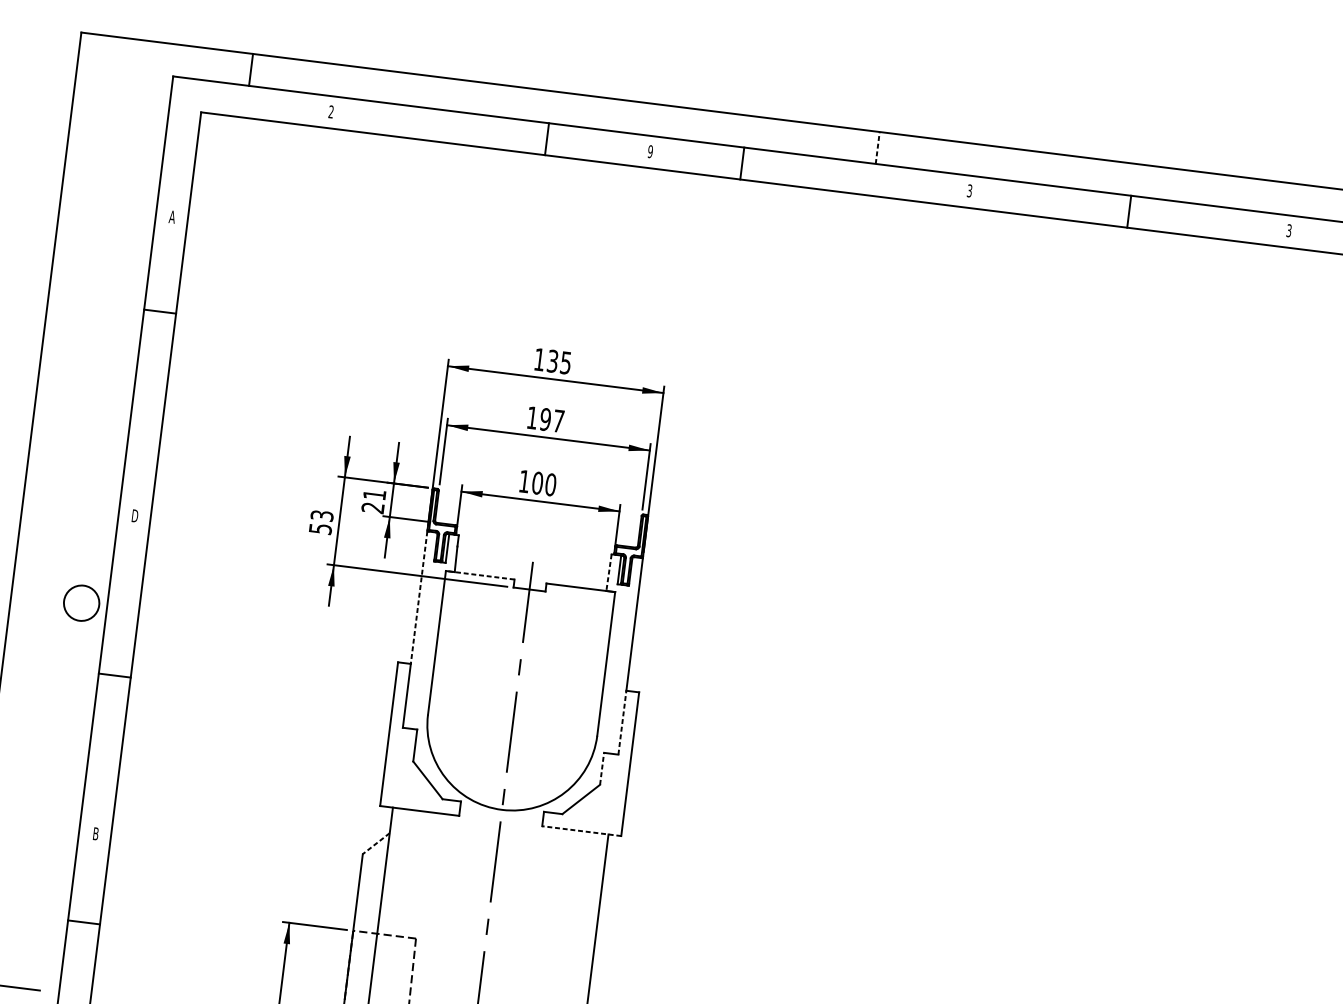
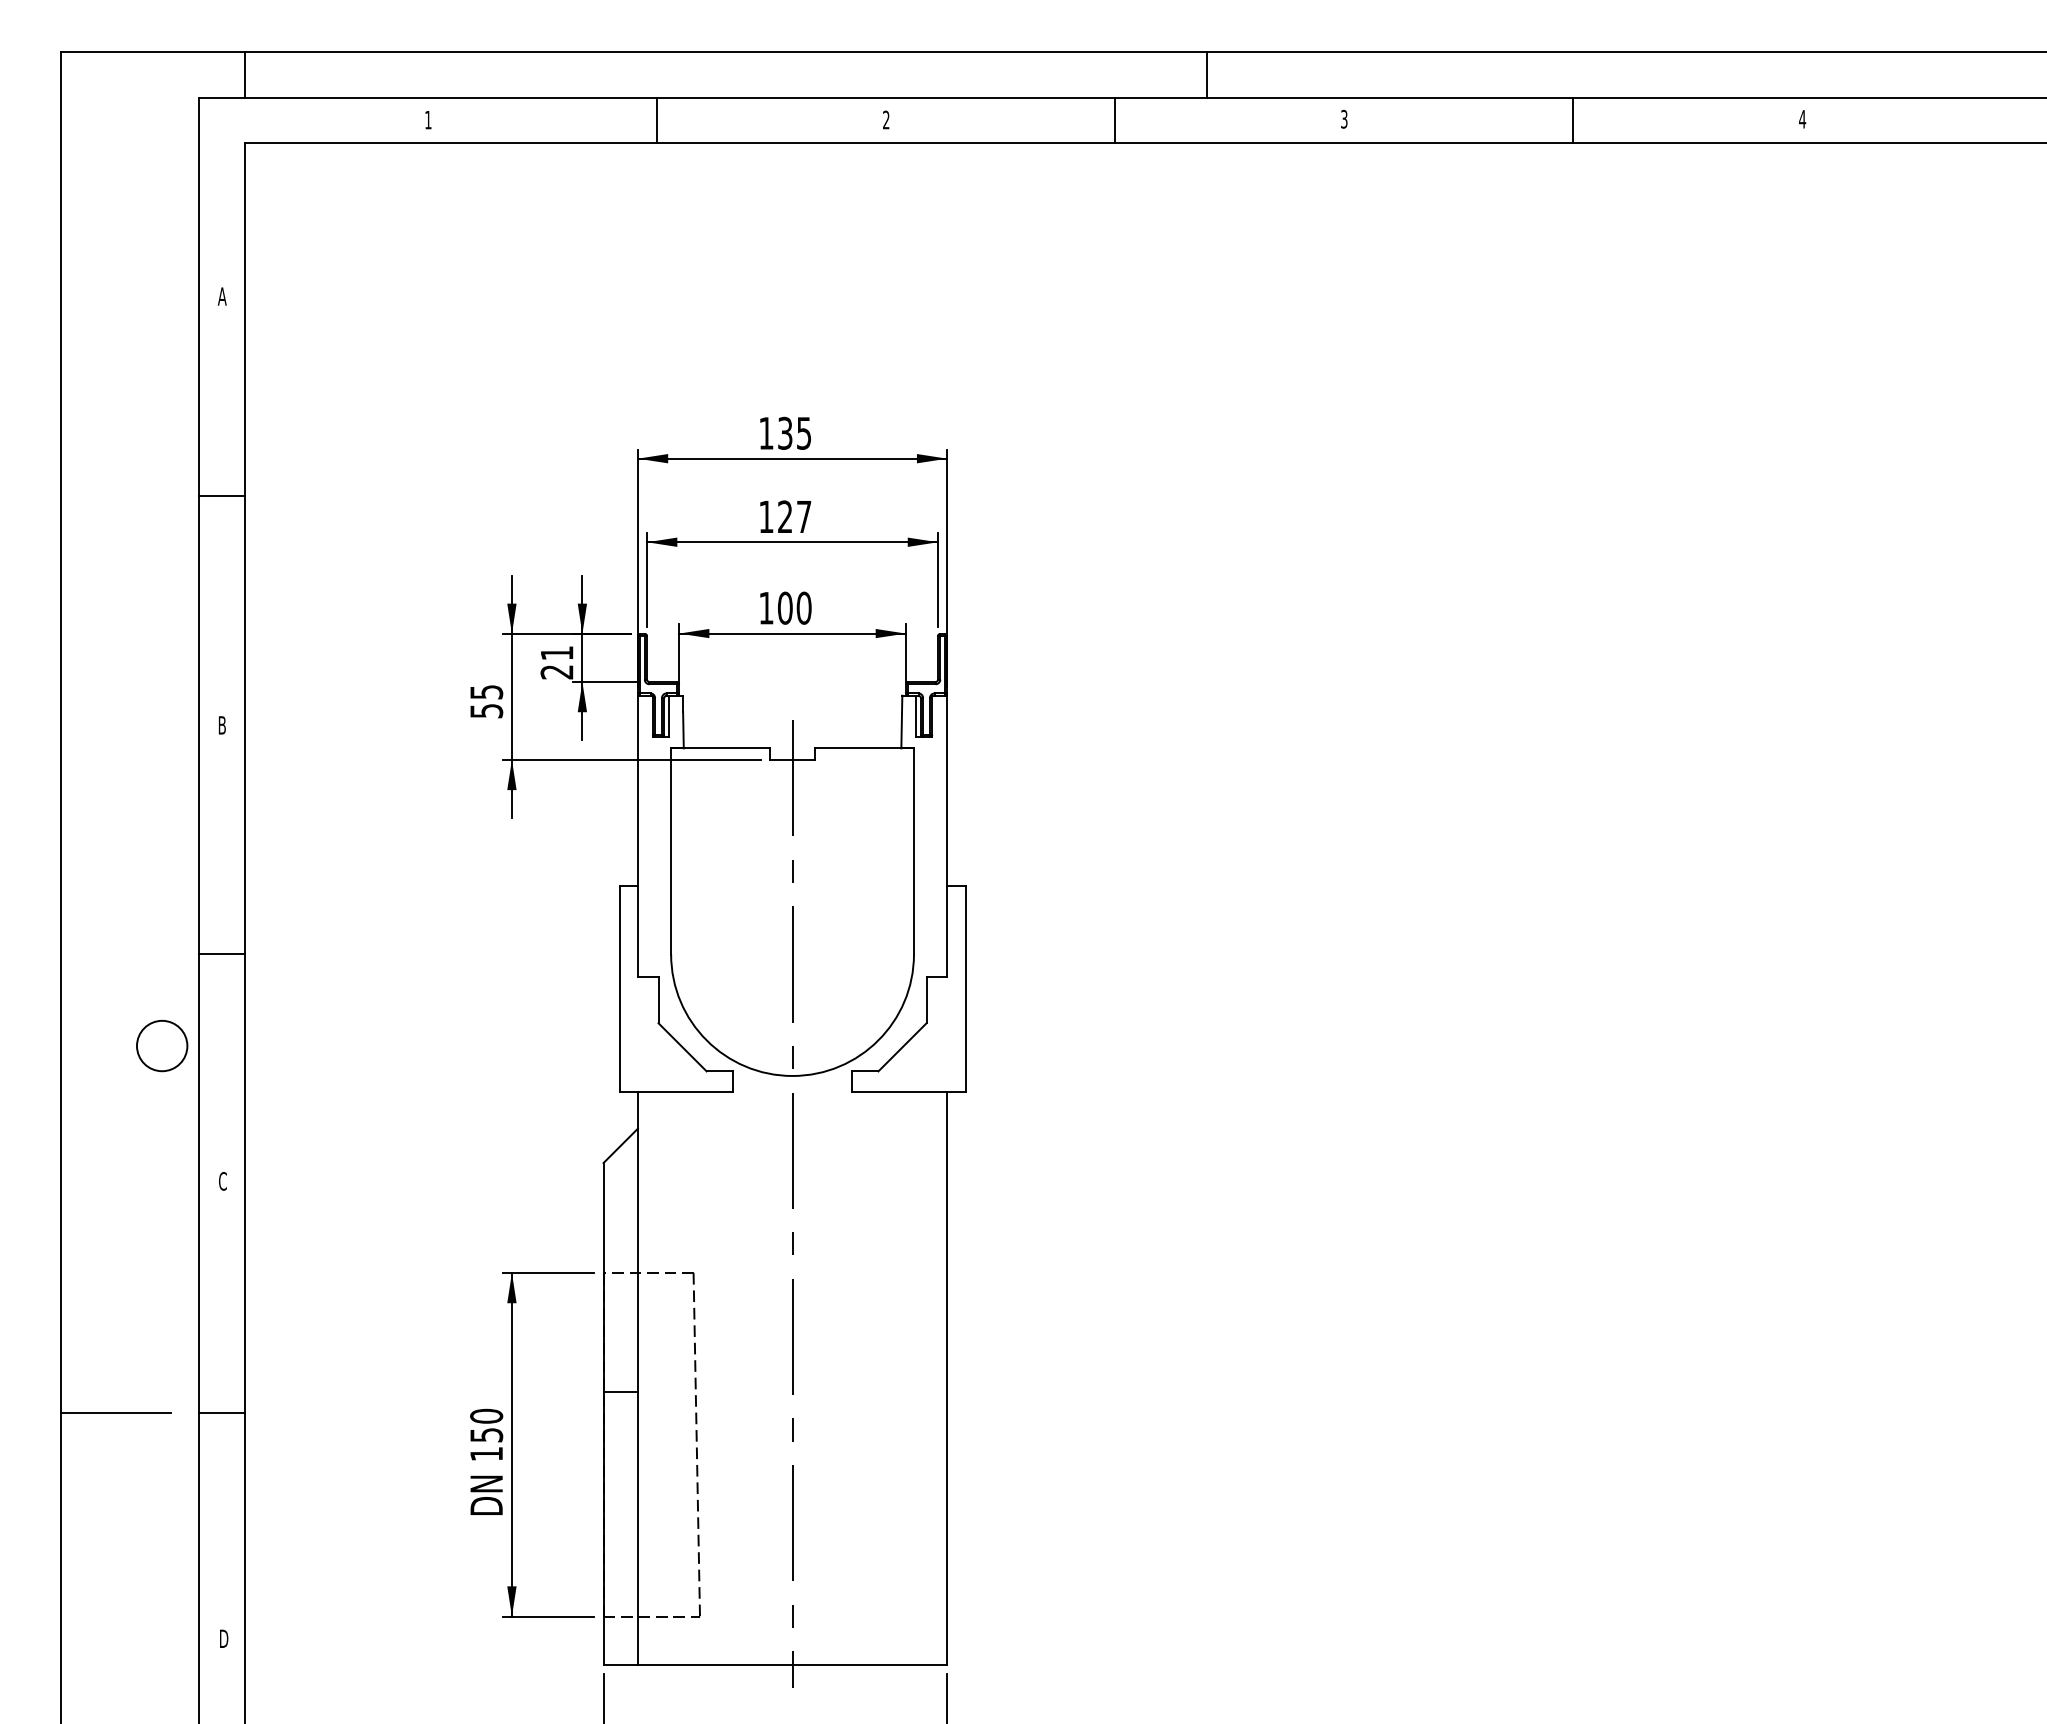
line: (250, 69) -> (244, 74), moved
text: (331, 111) -> (428, 119), 2 -> 1
line: (546, 139) -> (656, 120), moved
line: (877, 147) -> (1206, 74), dashed -> solid
text: (649, 151) -> (885, 119), 9 -> 2
line: (742, 163) -> (1115, 120), moved
text: (1289, 230) -> (1802, 118), 3 -> 4
line: (159, 311) -> (221, 496), moved
text: (545, 419) -> (784, 516), 197 -> 127
text: (322, 515) -> (486, 691), 53 -> 55
text: (135, 516) -> (222, 725), D -> B
line: (608, 572) -> (901, 722), dashed -> solid
line: (479, 575) -> (719, 748), dashed -> solid
line: (418, 598) -> (637, 791), dashed -> solid
circle: (81, 602) -> (162, 1045), moved
line: (622, 722) -> (947, 931), dashed -> solid
line: (602, 768) -> (926, 1000), dashed -> solid
line: (581, 831) -> (908, 1092), dashed -> solid
text: (95, 833) -> (222, 1181), B -> C
line: (376, 844) -> (620, 1146), dashed -> solid
line: (83, 922) -> (221, 1412), moved

